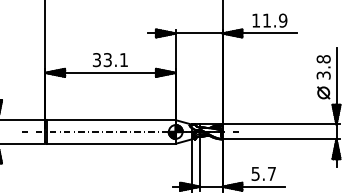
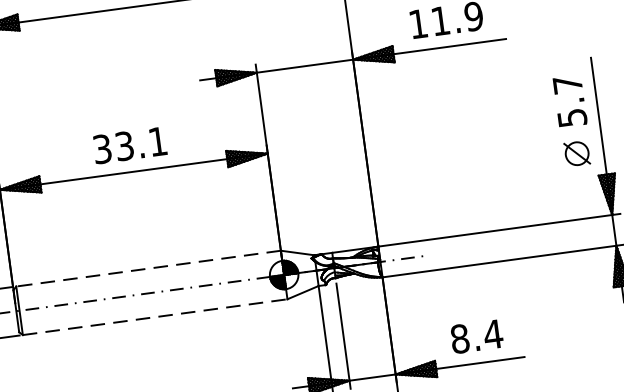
text: (323, 67) -> (569, 101), 3.8 -> 5.7
line: (110, 120) -> (147, 269), solid -> dashed
line: (111, 143) -> (155, 316), solid -> dashed
text: (263, 173) -> (475, 335), 5.7 -> 8.4

